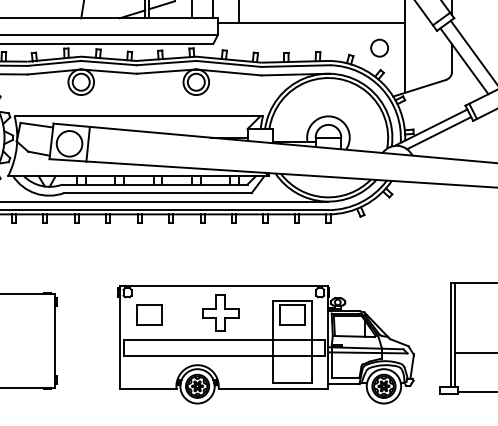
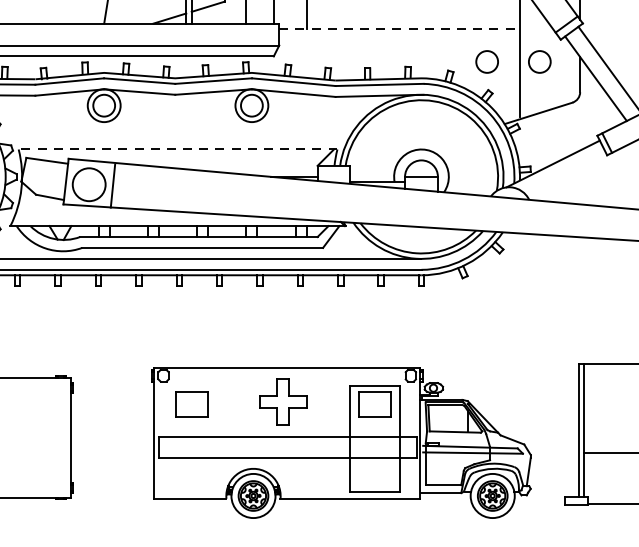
line: (311, 22) -> (399, 28), solid -> dashed
circle: (420, 47) -> (539, 61), added
line: (138, 116) -> (177, 149), solid -> dashed
line: (439, 133) -> (564, 171), removed

